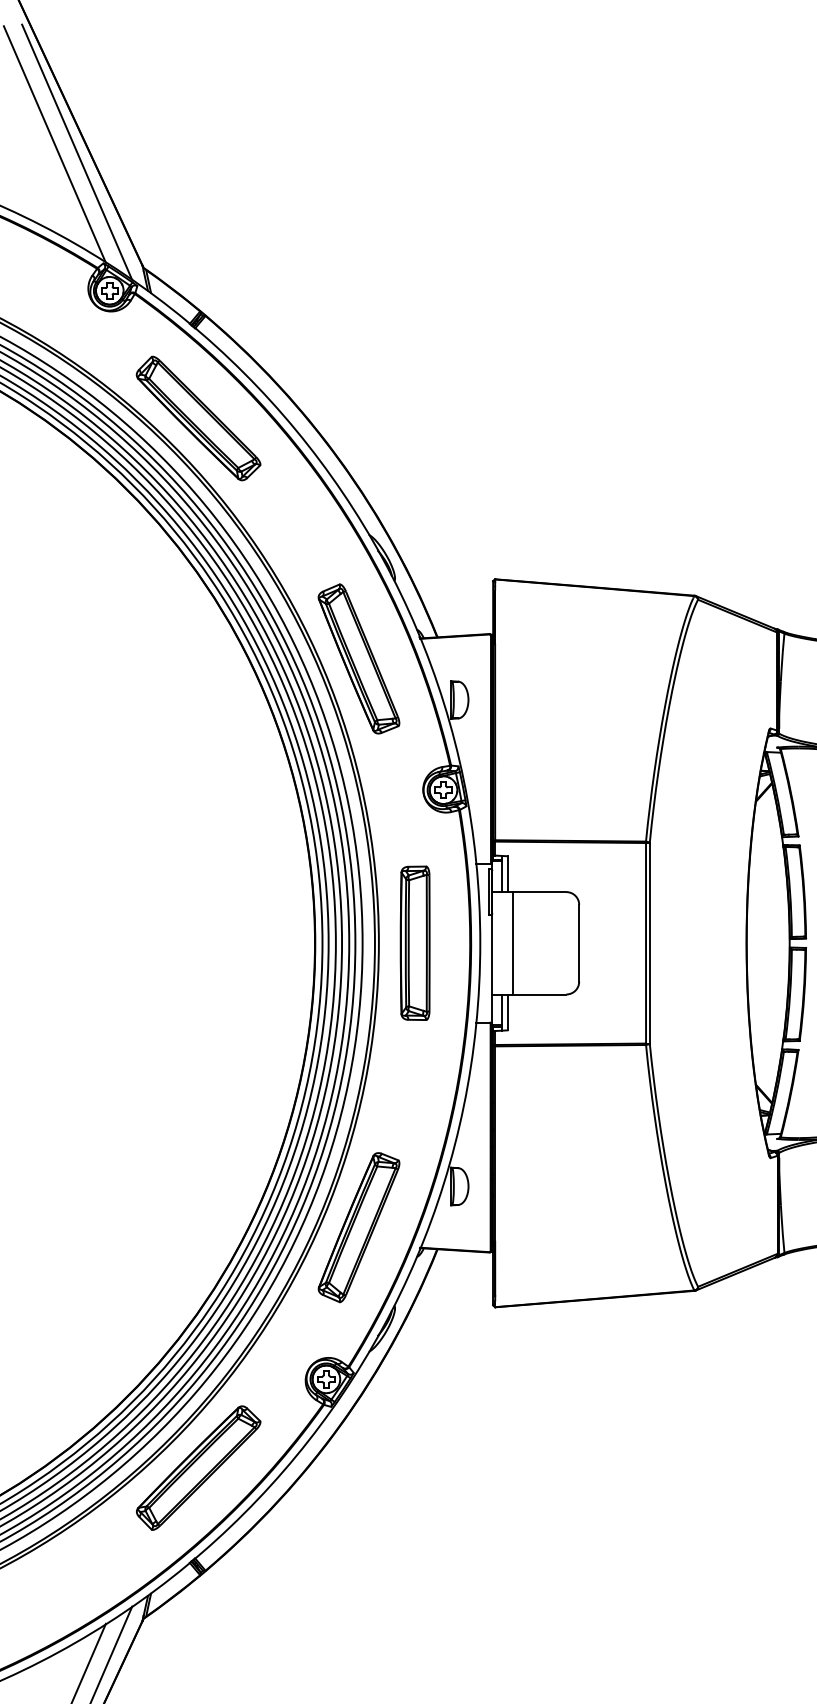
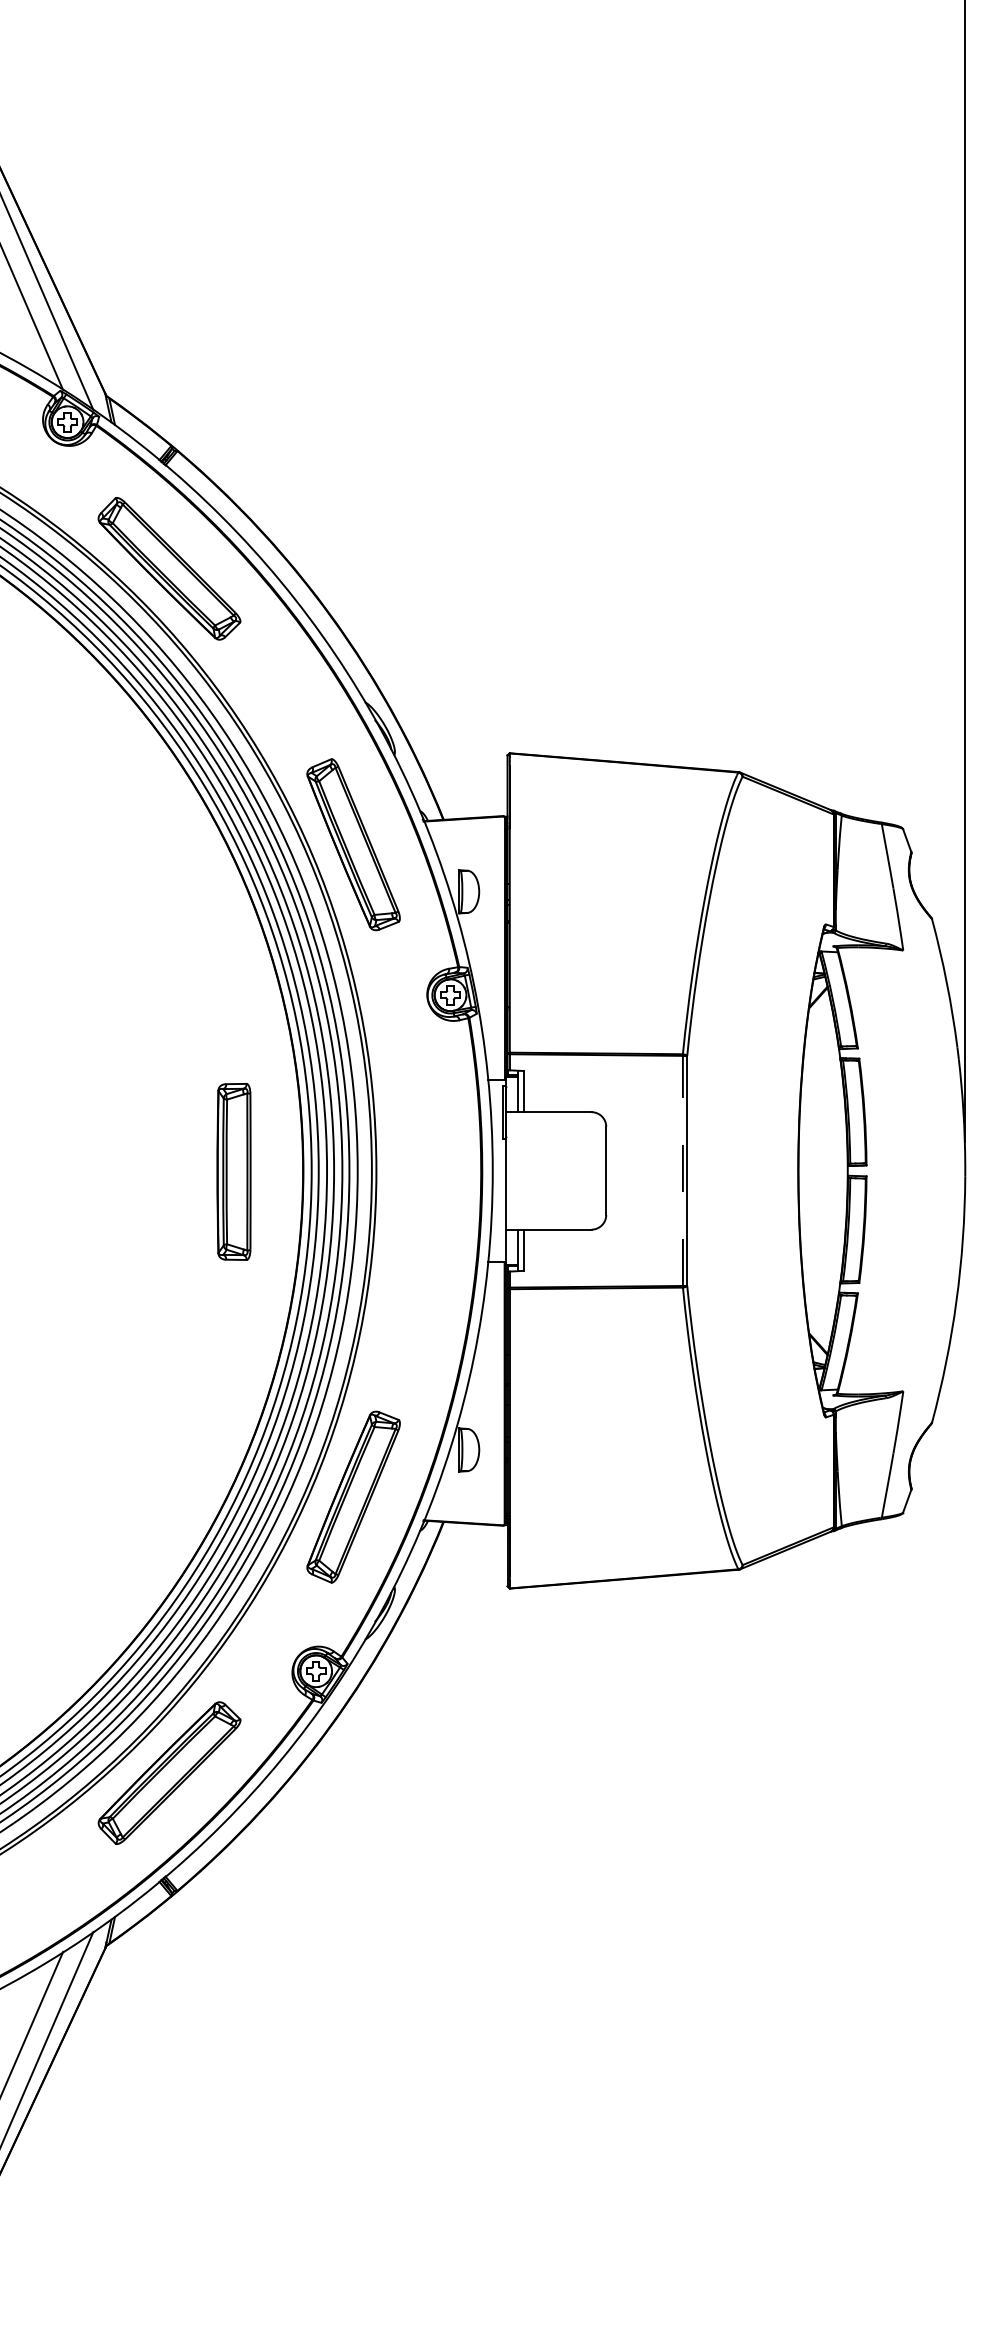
part: (414, 942) -> (233, 1171), moved
line: (512, 942) -> (529, 1170), removed
line: (645, 942) -> (682, 1170), solid -> dashed

